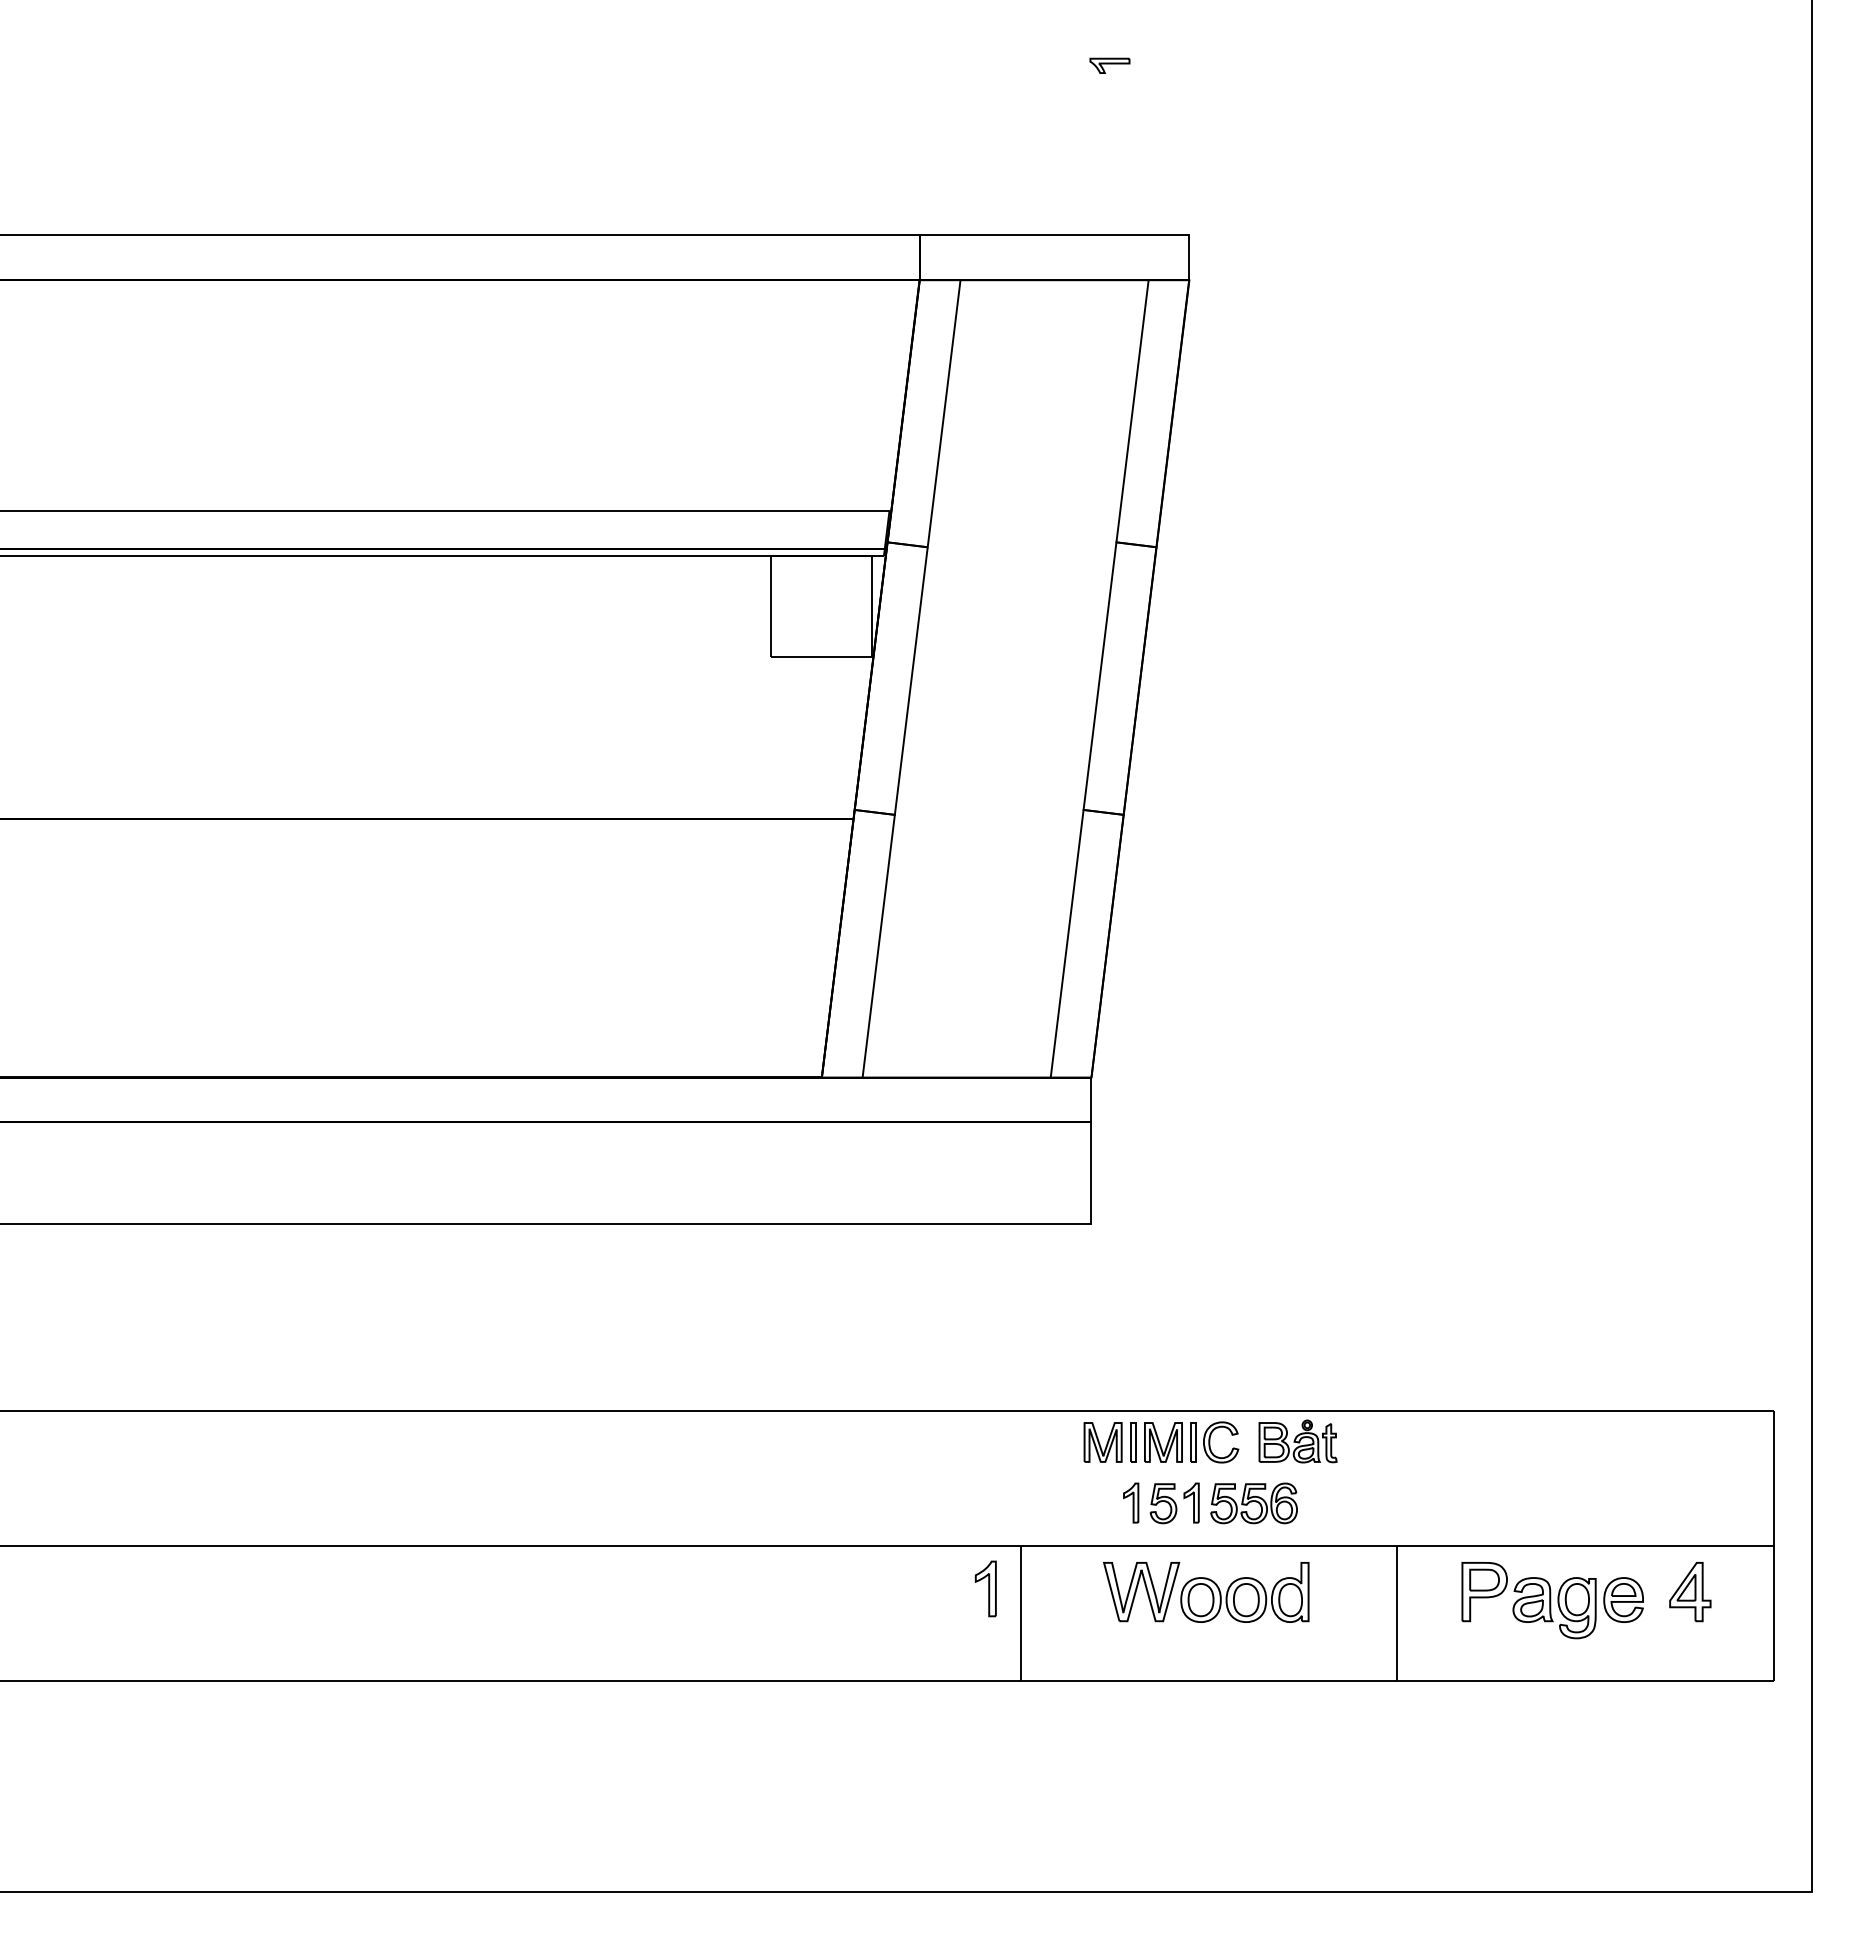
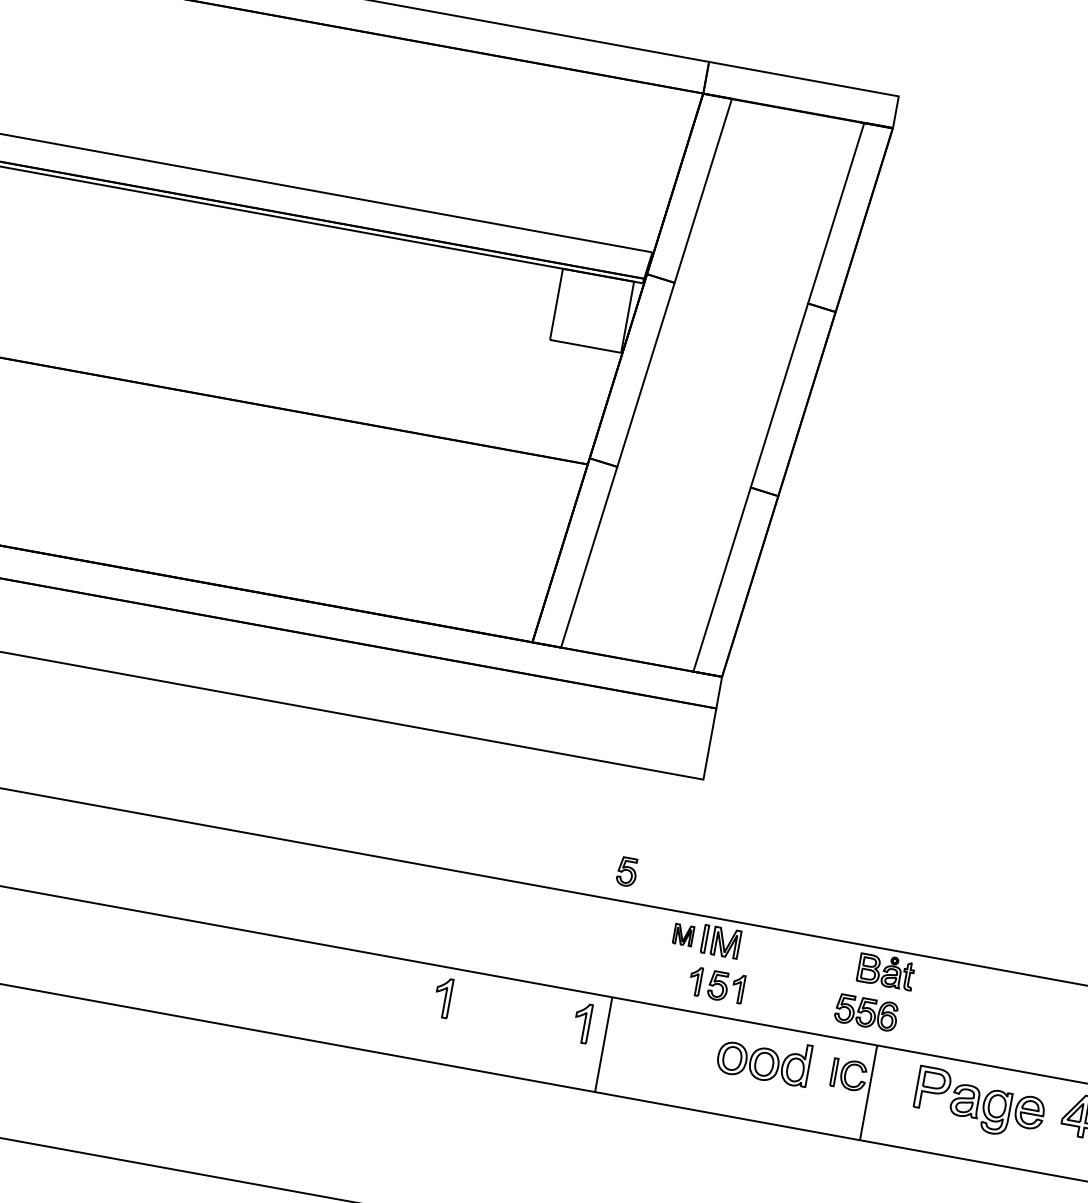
part: (1009, 1369) -> (627, 871), added
part: (1297, 1441) -> (885, 971), moved
part: (1102, 1442) -> (683, 935), size x0.7
part: (1214, 1442) -> (848, 1074), moved
part: (1253, 1503) -> (866, 1012), moved
part: (787, 1588) -> (442, 997), added
part: (1141, 1592) -> (691, 1045), removed

